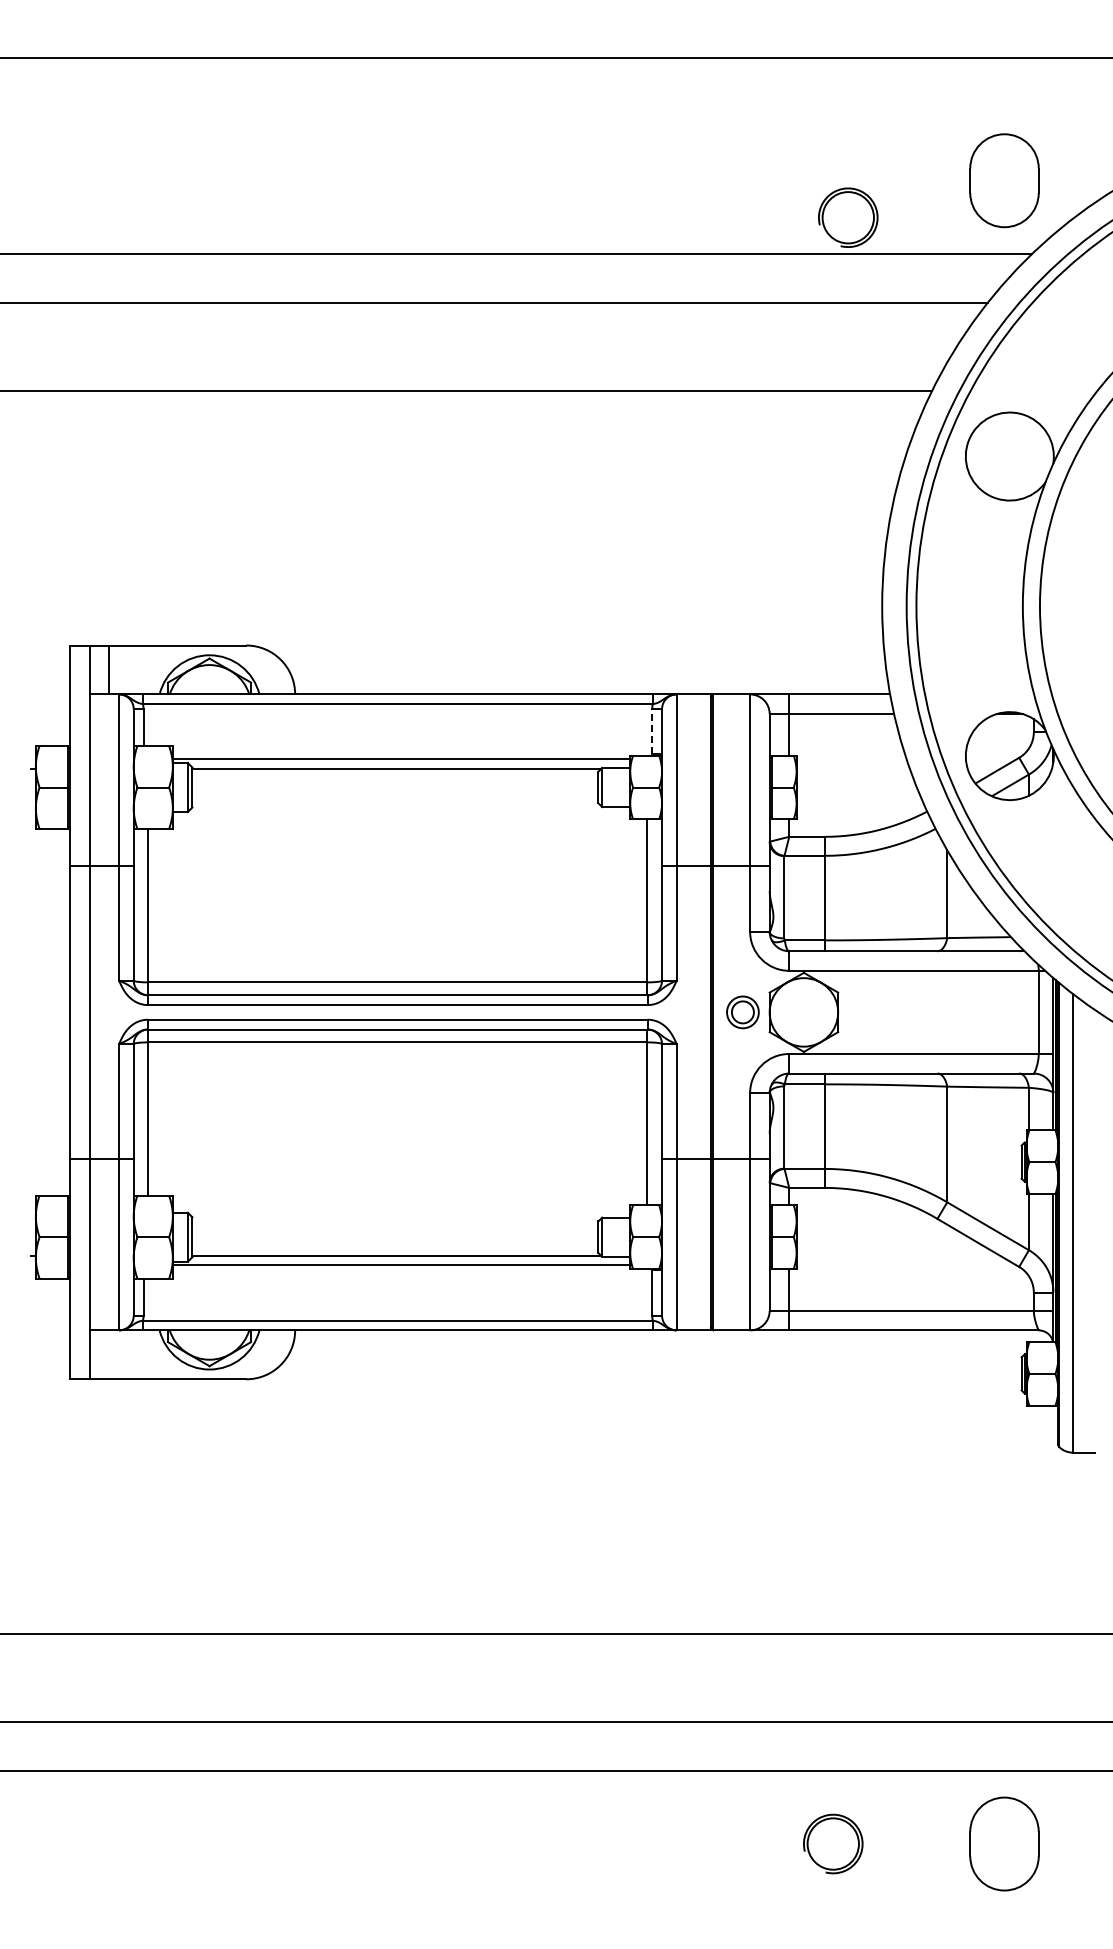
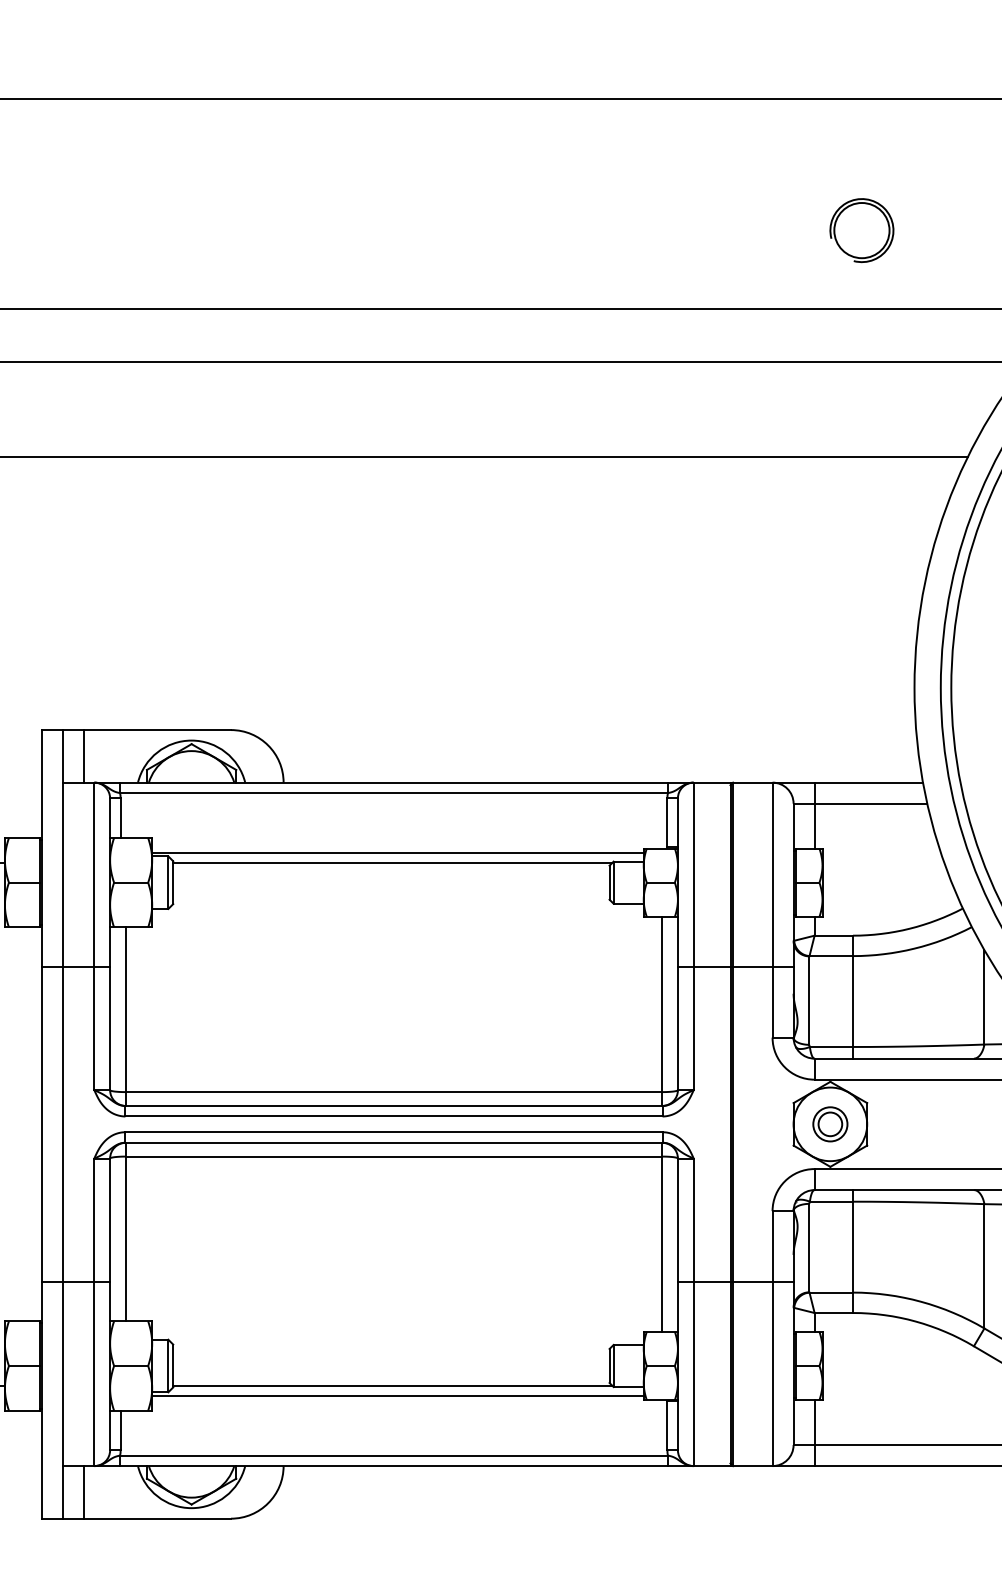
part: (848, 217) -> (862, 230), moved
line: (652, 731) -> (667, 822), dashed -> solid
part: (742, 1012) -> (829, 1124), moved
line: (109, 1354) -> (84, 1492), added

